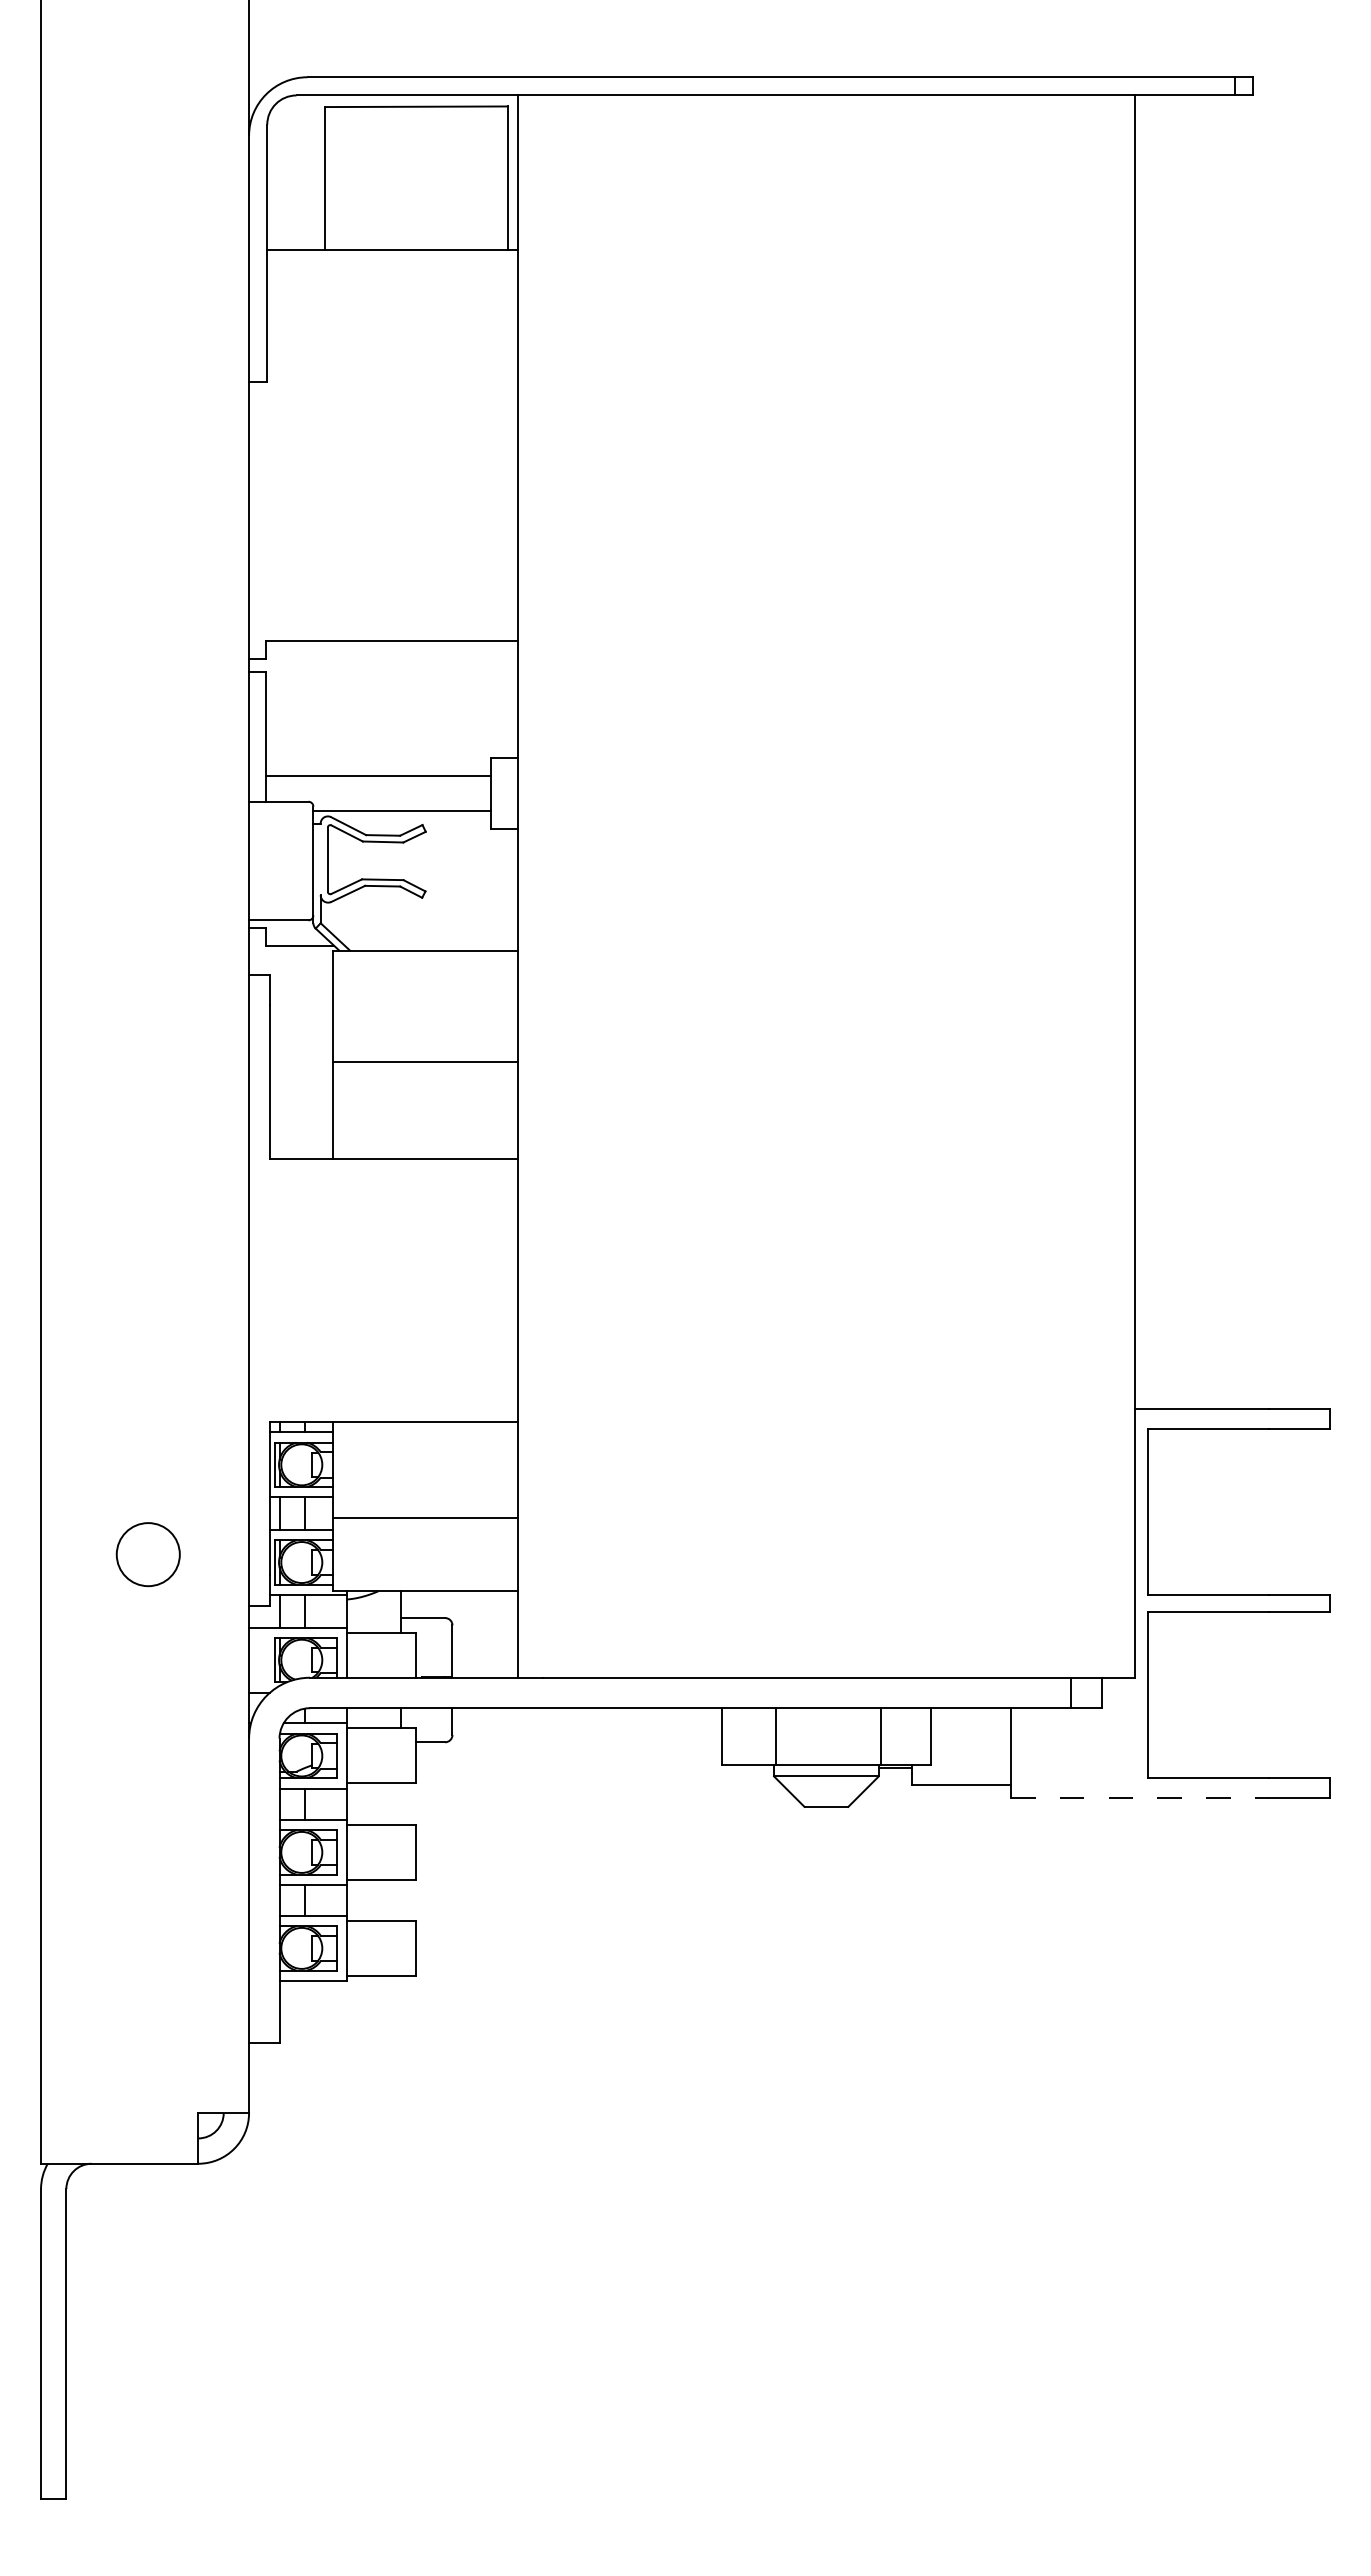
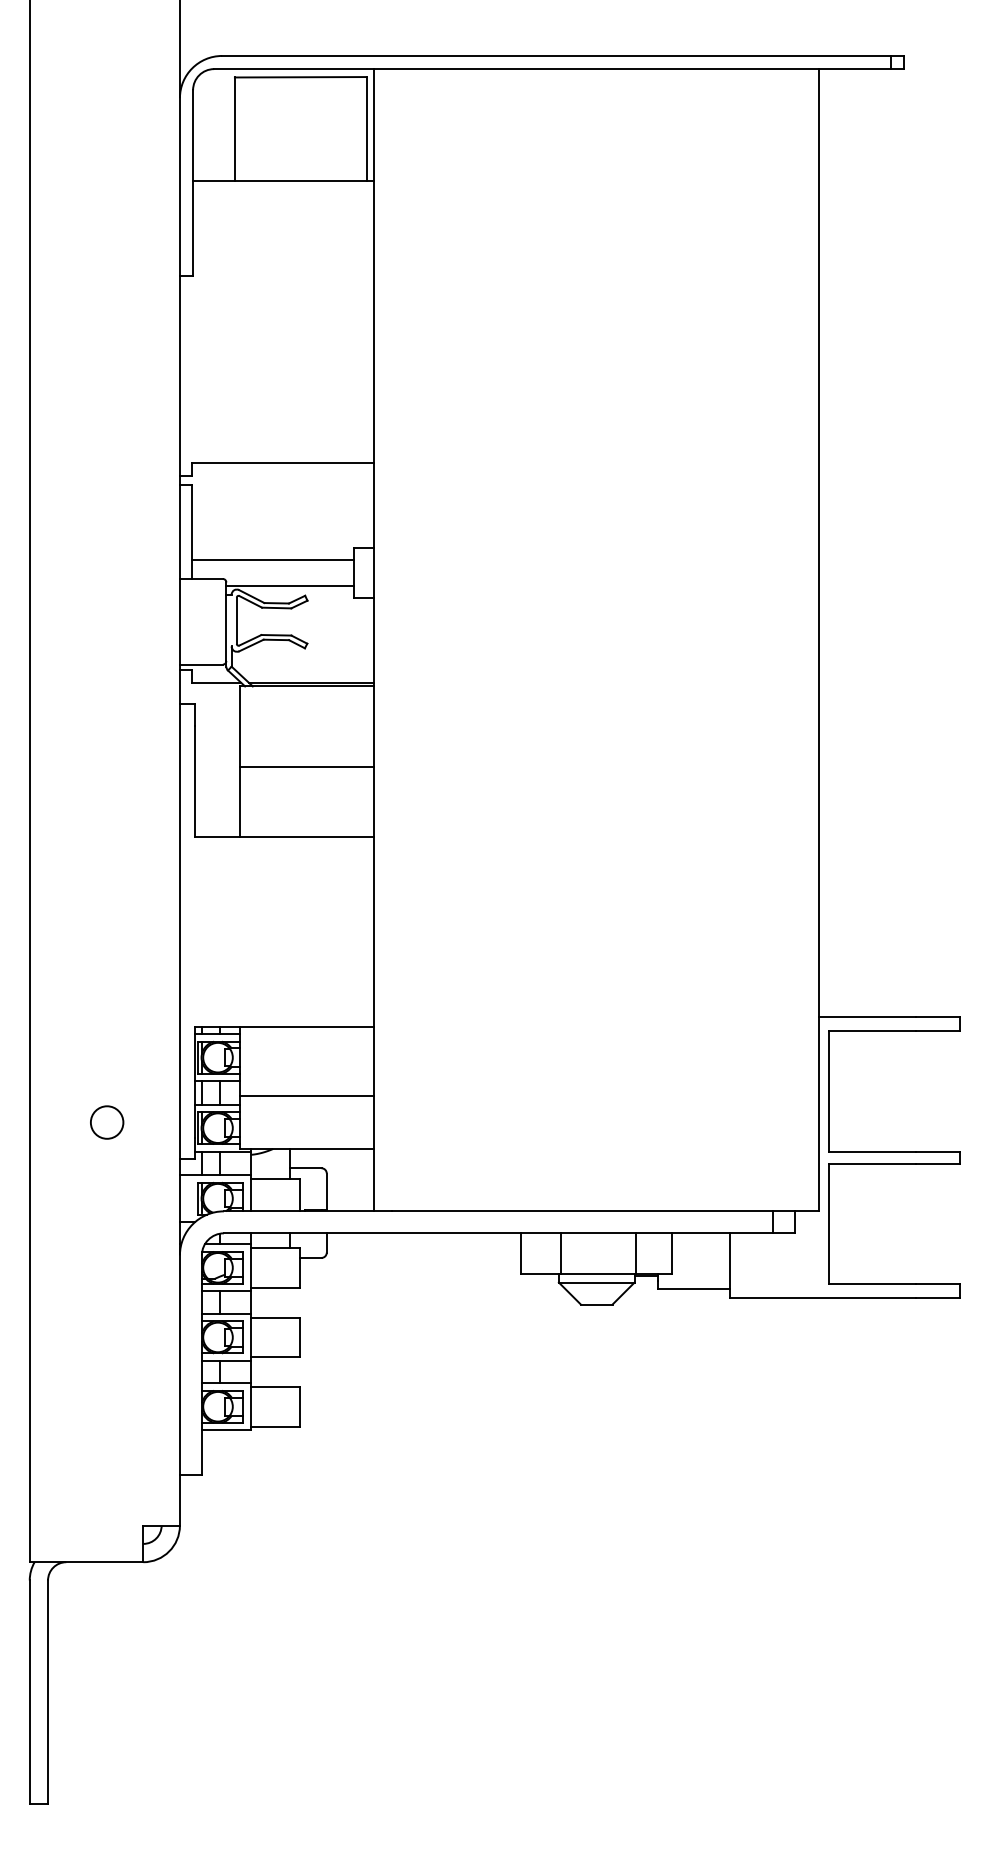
line: (431, 945) -> (311, 682), added
circle: (147, 1554) -> (106, 1122), size x0.71
line: (1140, 1798) -> (823, 1298), dashed -> solid

